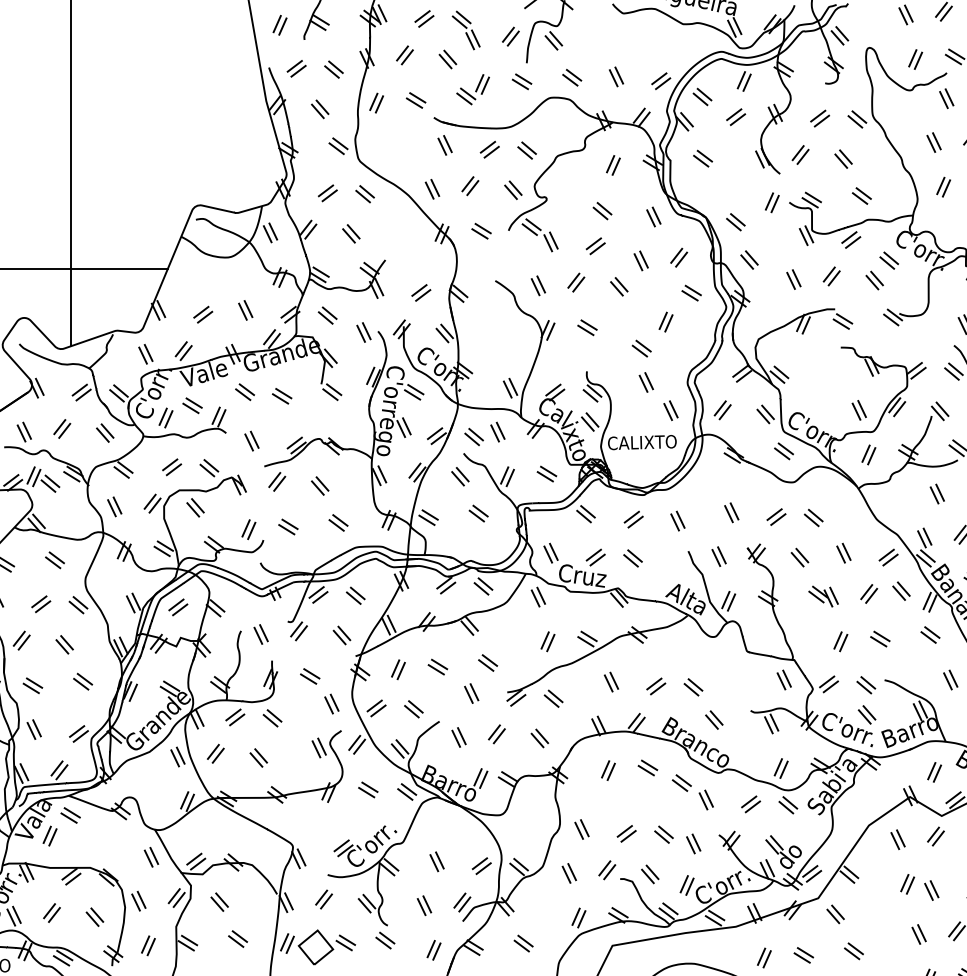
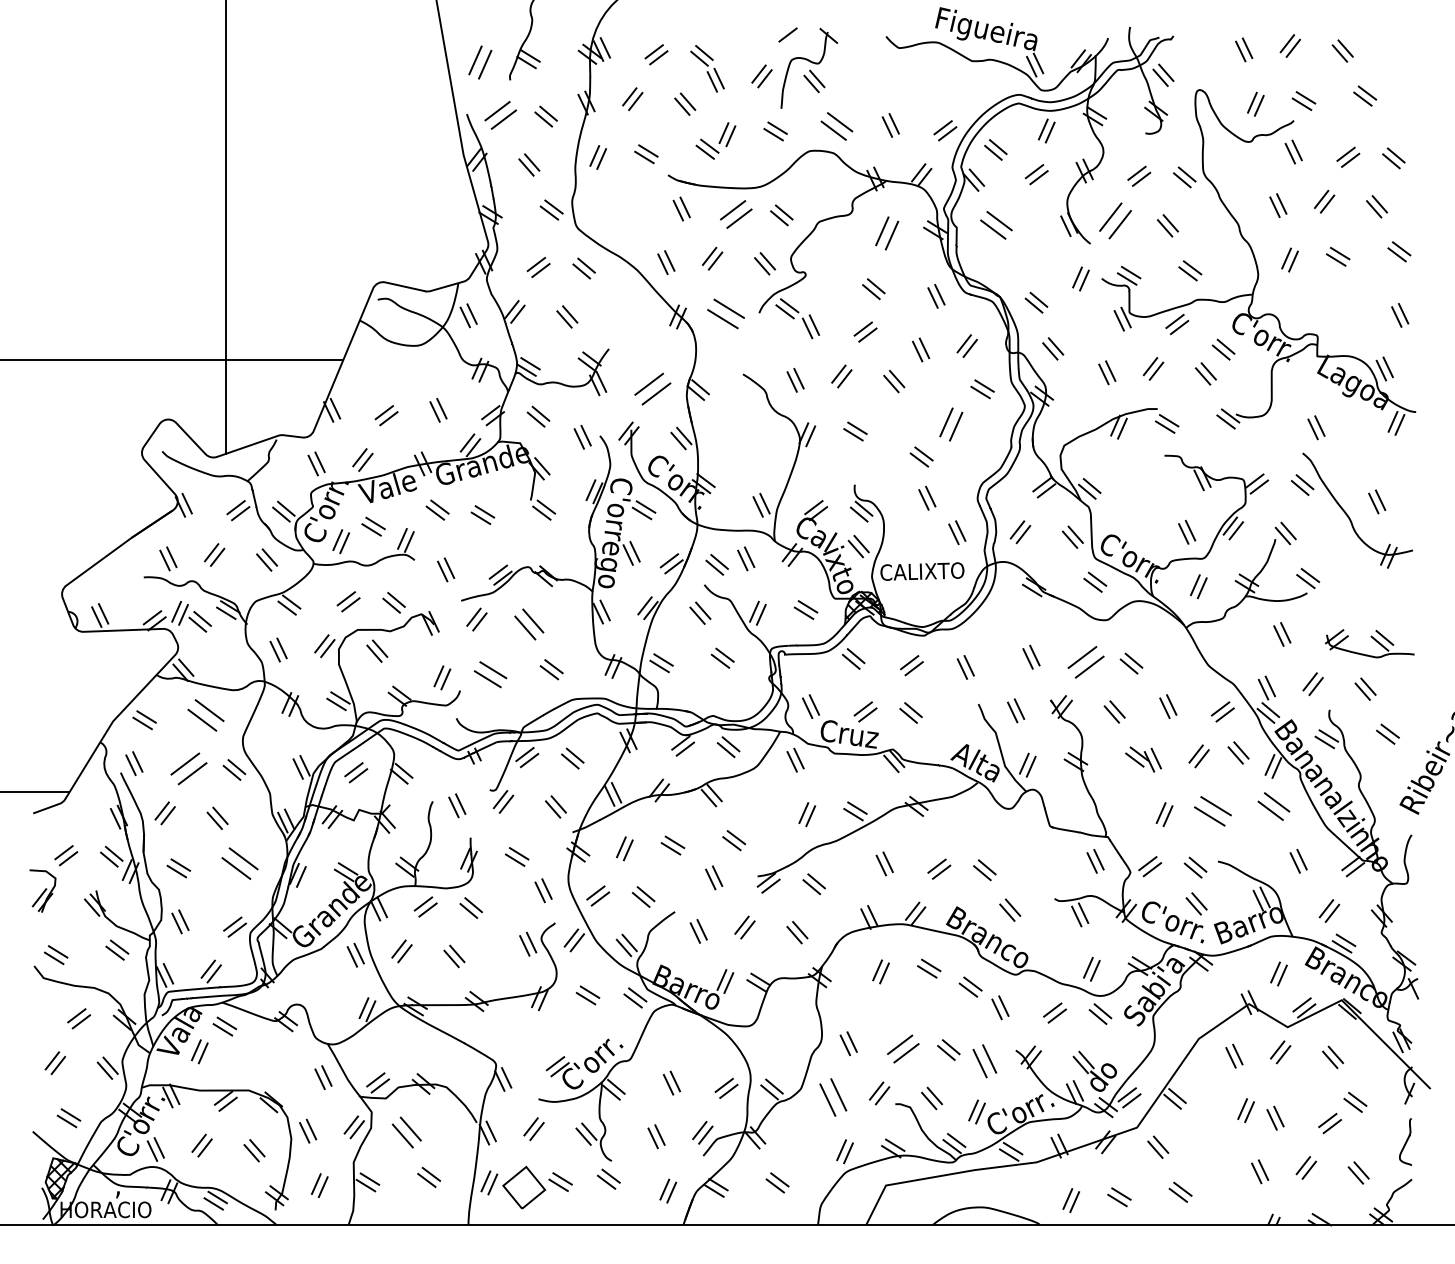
part: (280, 25) -> (480, 62), size x1.4
part: (296, 68) -> (500, 115), size x1.4
part: (571, 77) -> (836, 126), size x1.4
part: (489, 149) -> (736, 213), size x1.4
part: (800, 154) -> (1115, 220), size x1.6
part: (703, 158) -> (996, 224), size x1.4
part: (612, 165) -> (886, 233), size x1.4
part: (481, 231) -> (726, 313), size x1.6
part: (421, 292) -> (652, 388), size x1.6
part: (666, 321) -> (951, 424), size x1.4
part: (320, 485) -> (529, 624), size x1.4
part: (776, 517) -> (1085, 662), size x1.6
part: (288, 526) -> (490, 674), size x1.4
part: (54, 559) -> (205, 714), size x1.6
part: (40, 603) -> (188, 768), size x1.6
part: (930, 634) -> (1273, 805), size x1.4
part: (880, 639) -> (1212, 811), size x1.6
part: (82, 680) -> (239, 862), size x1.6
part: (626, 833) -> (903, 1048), size x1.4
part: (694, 844) -> (985, 1061), size x1.4
part: (569, 872) -> (833, 1096), size x1.6
part: (219, 901) -> (406, 1131), size x1.4

